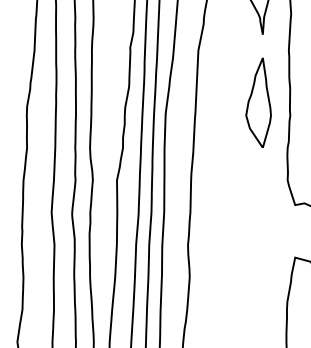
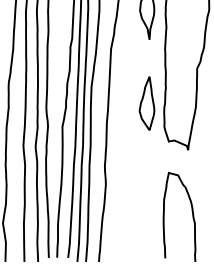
part: (257, 102) -> (146, 103), moved

